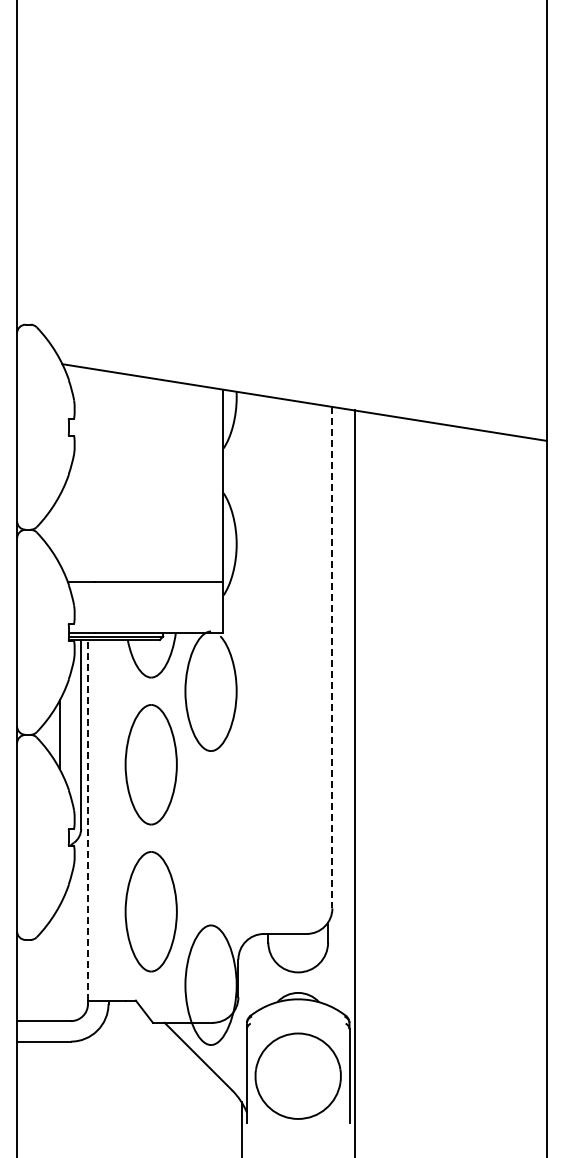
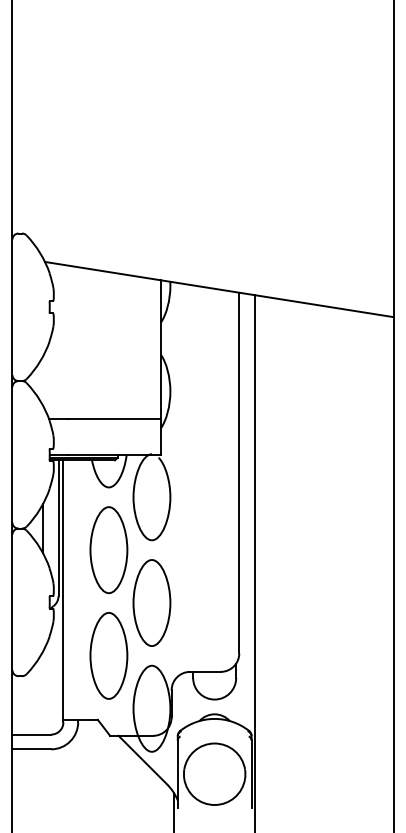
line: (332, 657) -> (239, 472), dashed -> solid
line: (88, 819) -> (63, 589), dashed -> solid
part: (210, 837) -> (151, 602), added

